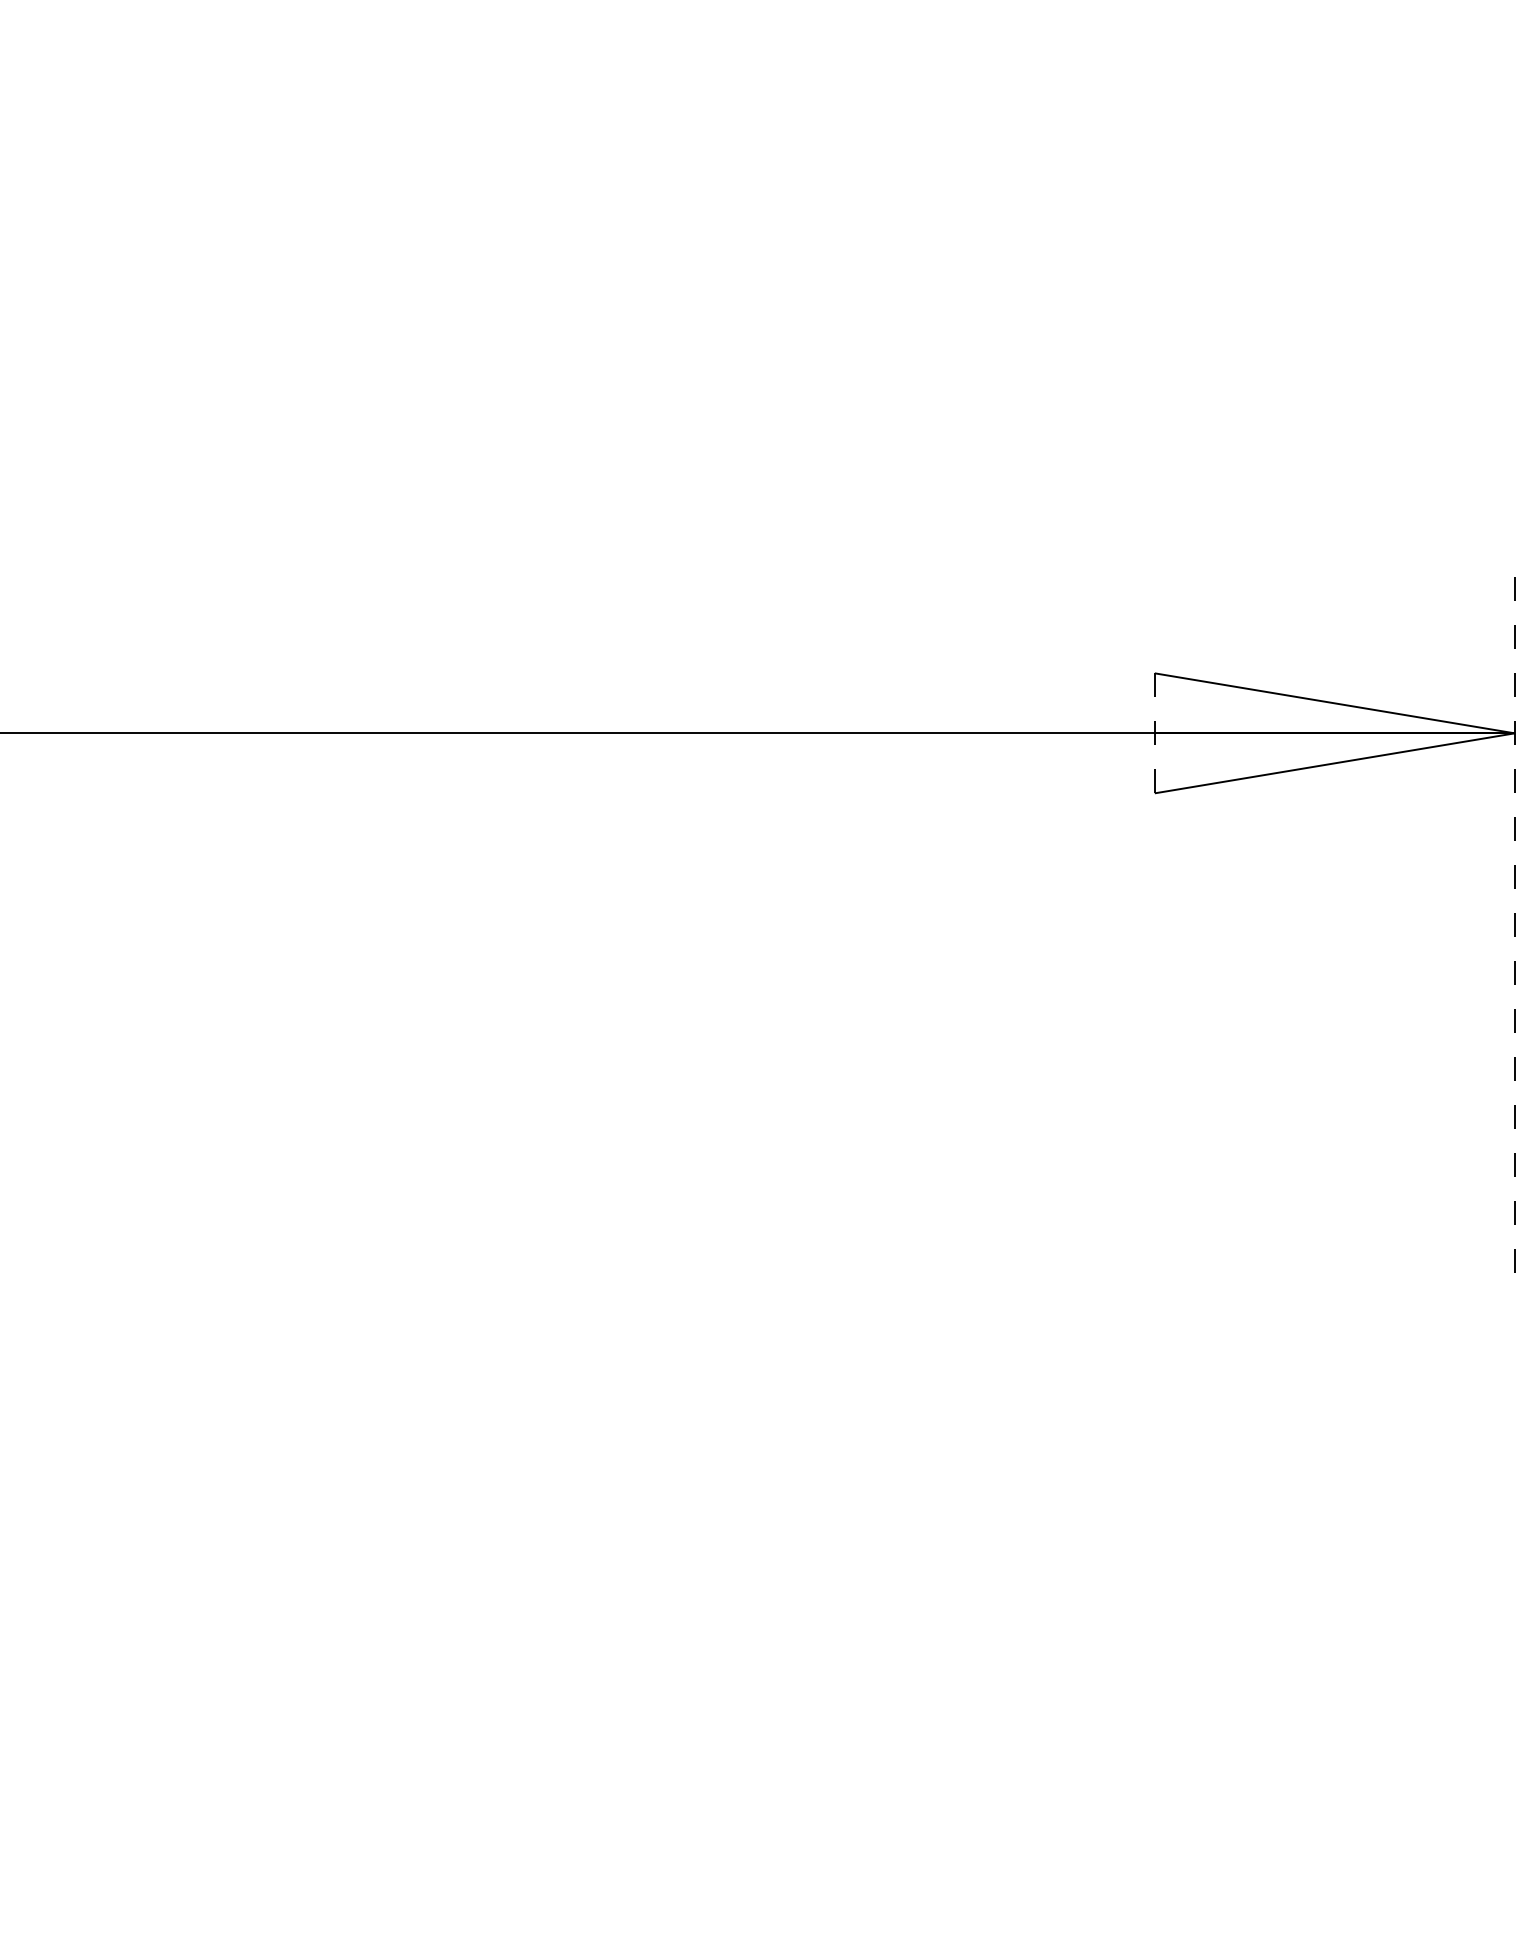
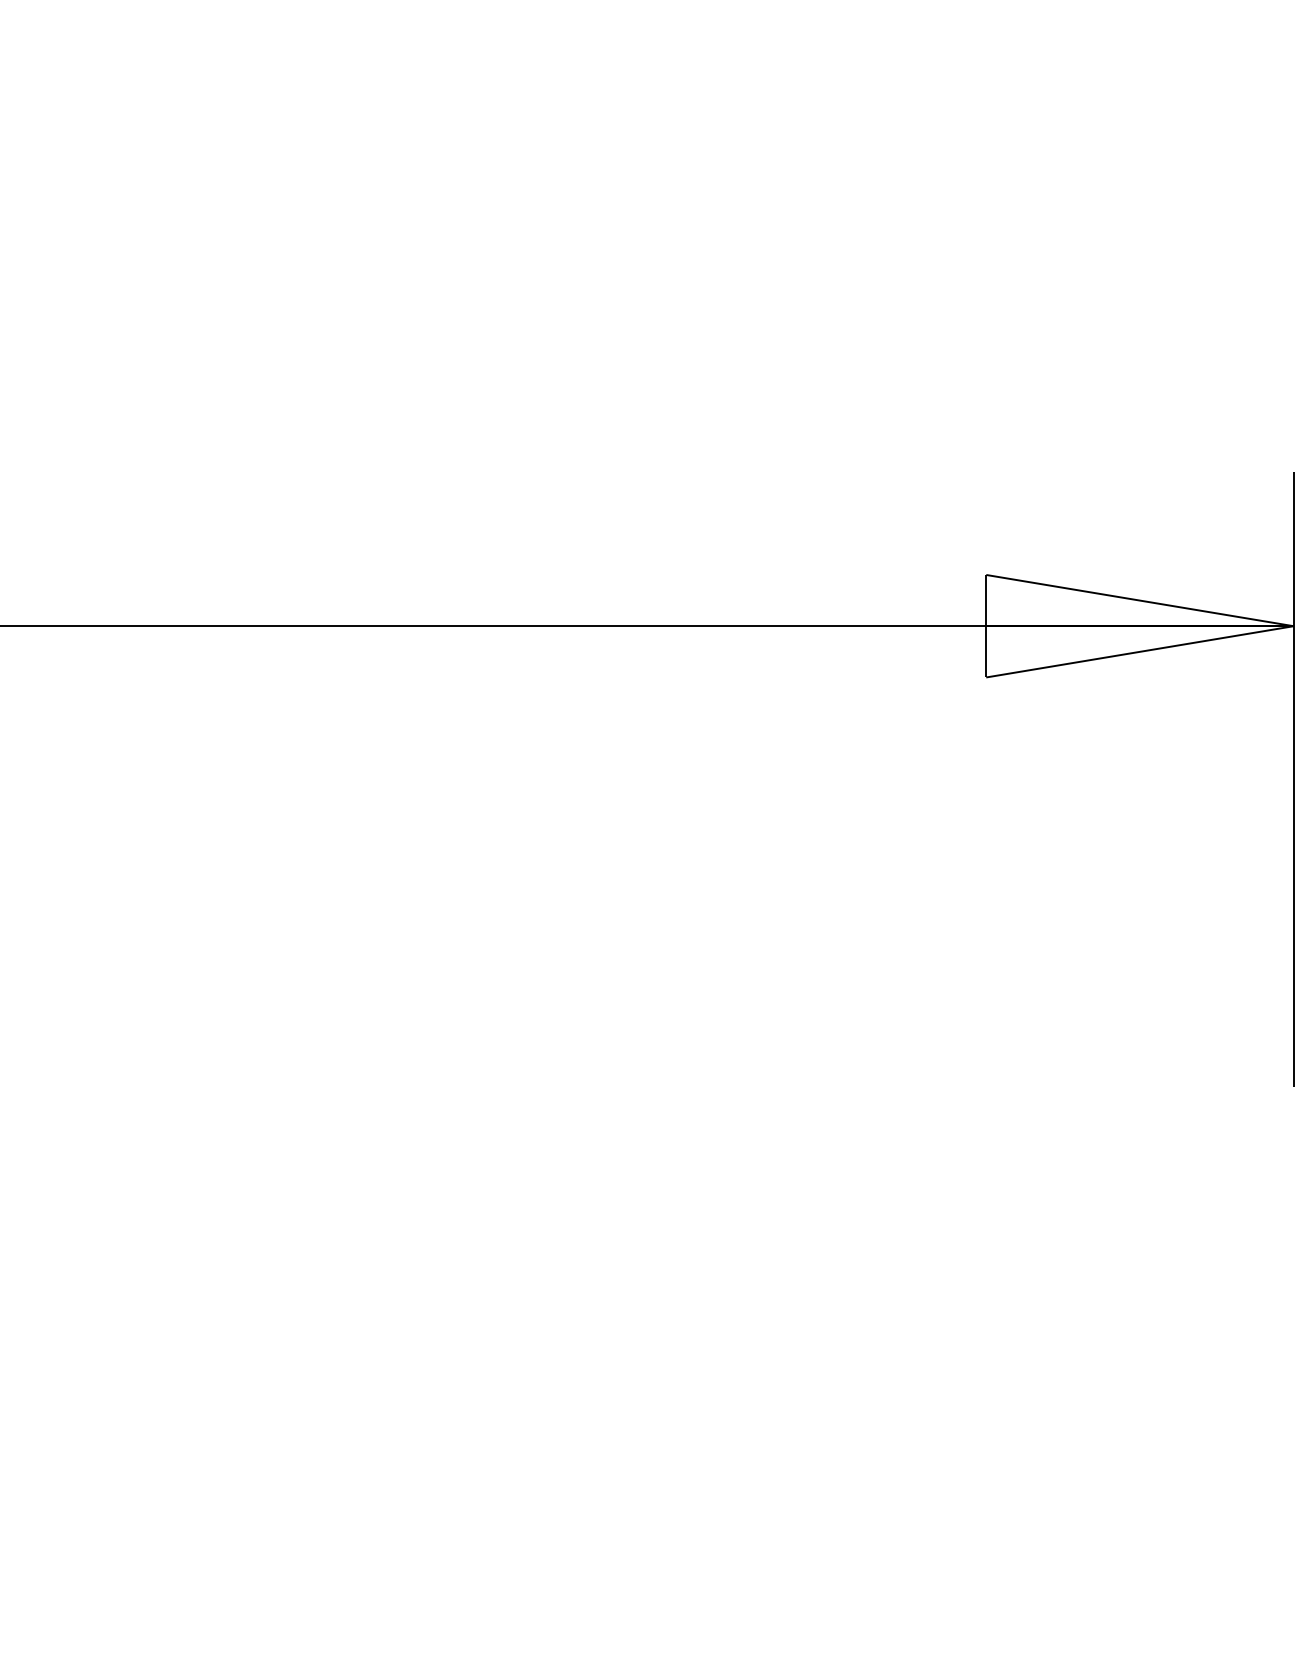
line: (1154, 733) -> (985, 626), dashed -> solid
line: (1514, 913) -> (1293, 780), dashed -> solid

